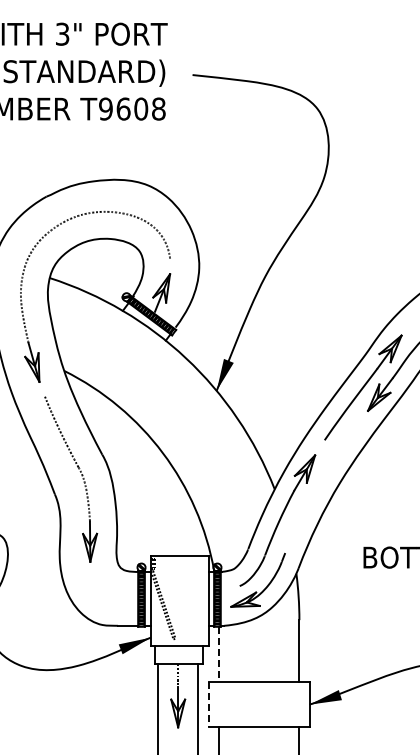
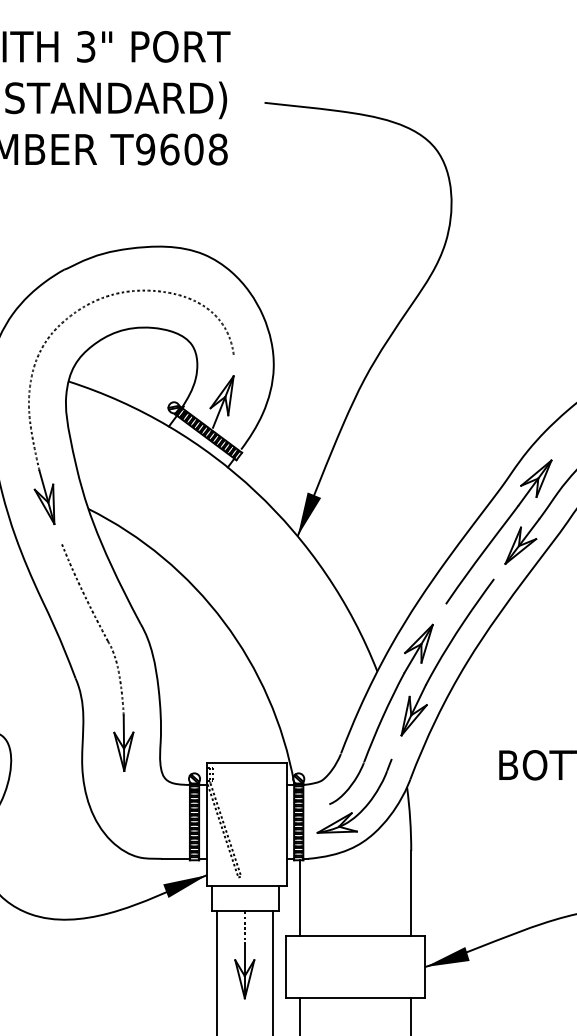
part: (325, 478) -> (447, 656), added
line: (218, 654) -> (300, 898), dashed -> solid
line: (208, 705) -> (286, 968), dashed -> solid

